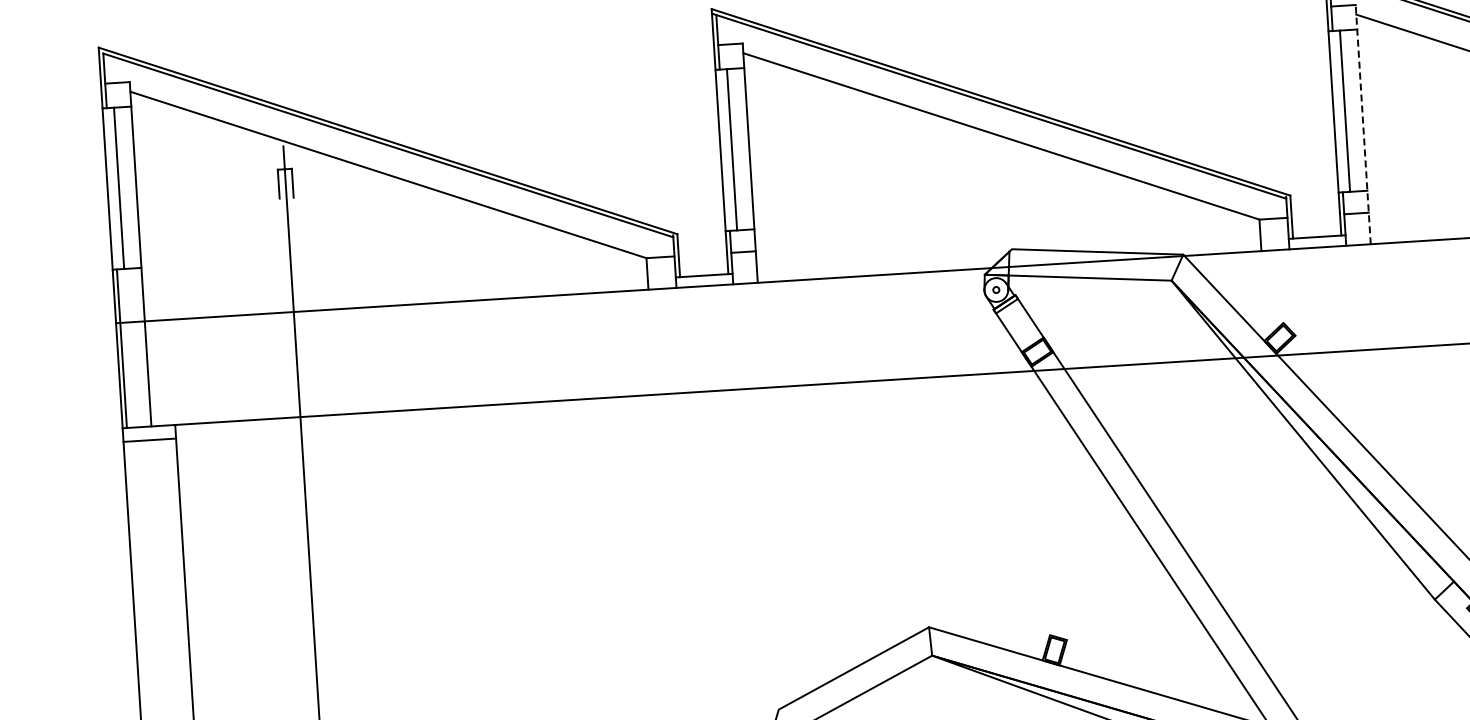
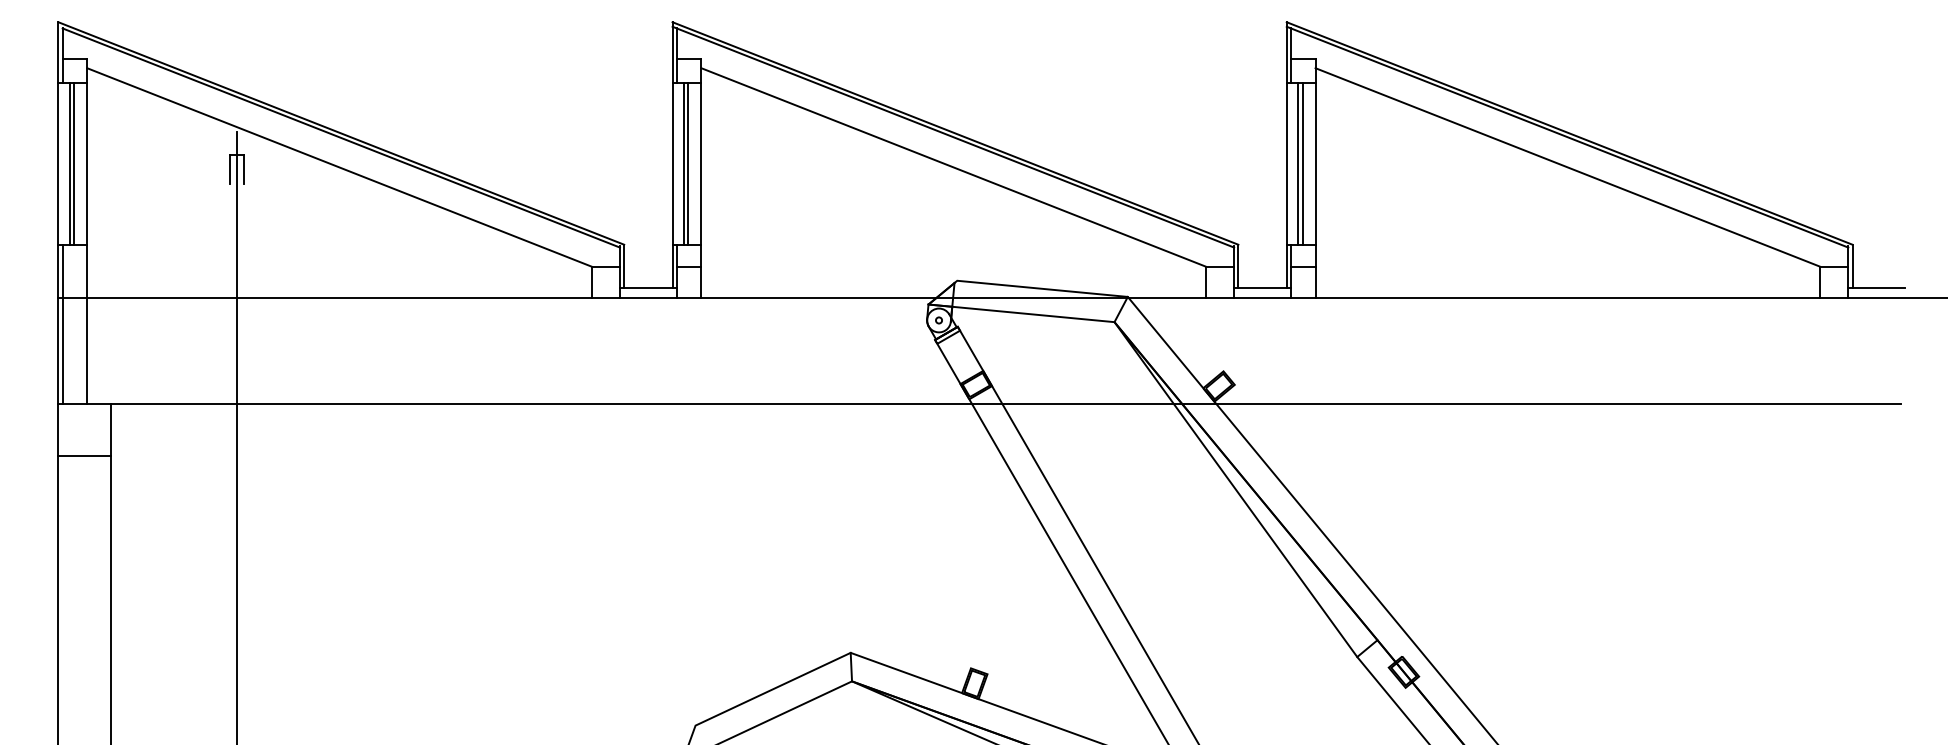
line: (1349, 110) -> (1302, 163), added
line: (1363, 124) -> (1315, 178), dashed -> solid
line: (736, 149) -> (688, 163), added
line: (123, 187) -> (74, 163), added
line: (149, 440) -> (84, 456), moved

